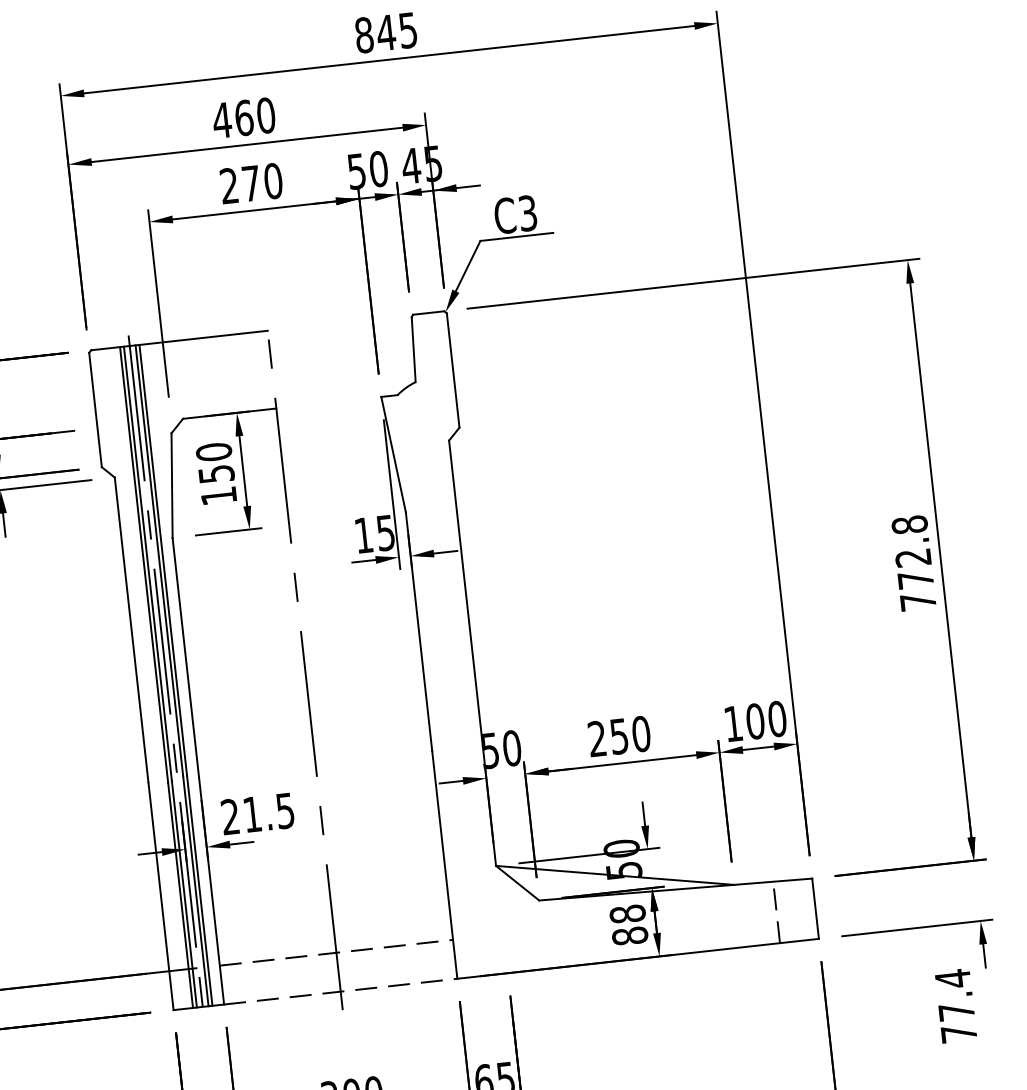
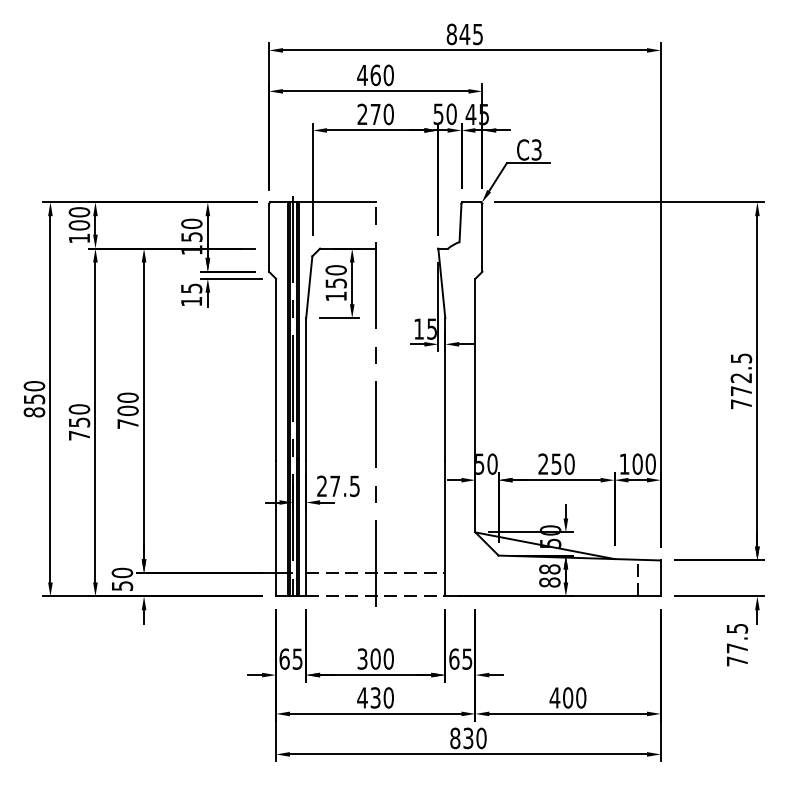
text: (909, 525) -> (741, 358), 772.8 -> 772.5
text: (252, 813) -> (335, 485), 21.5 -> 27.5
text: (953, 978) -> (737, 628), 77.4 -> 77.5

